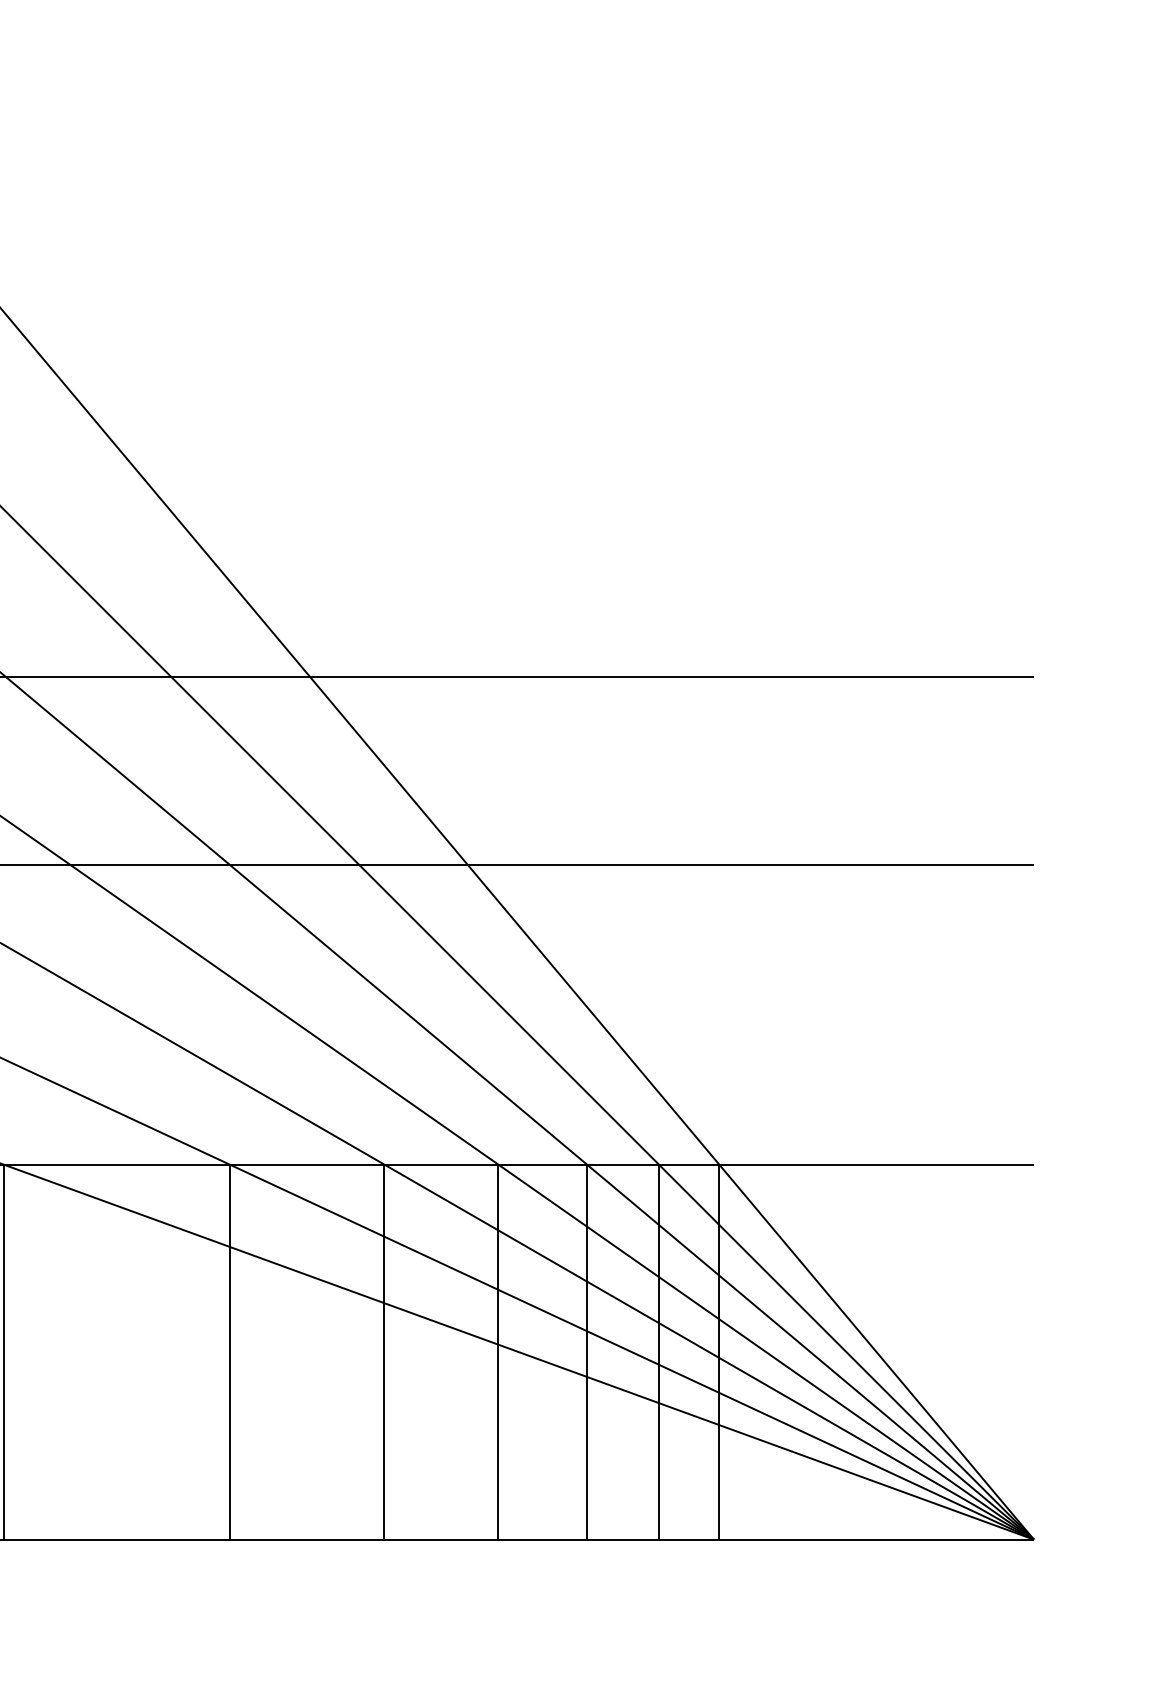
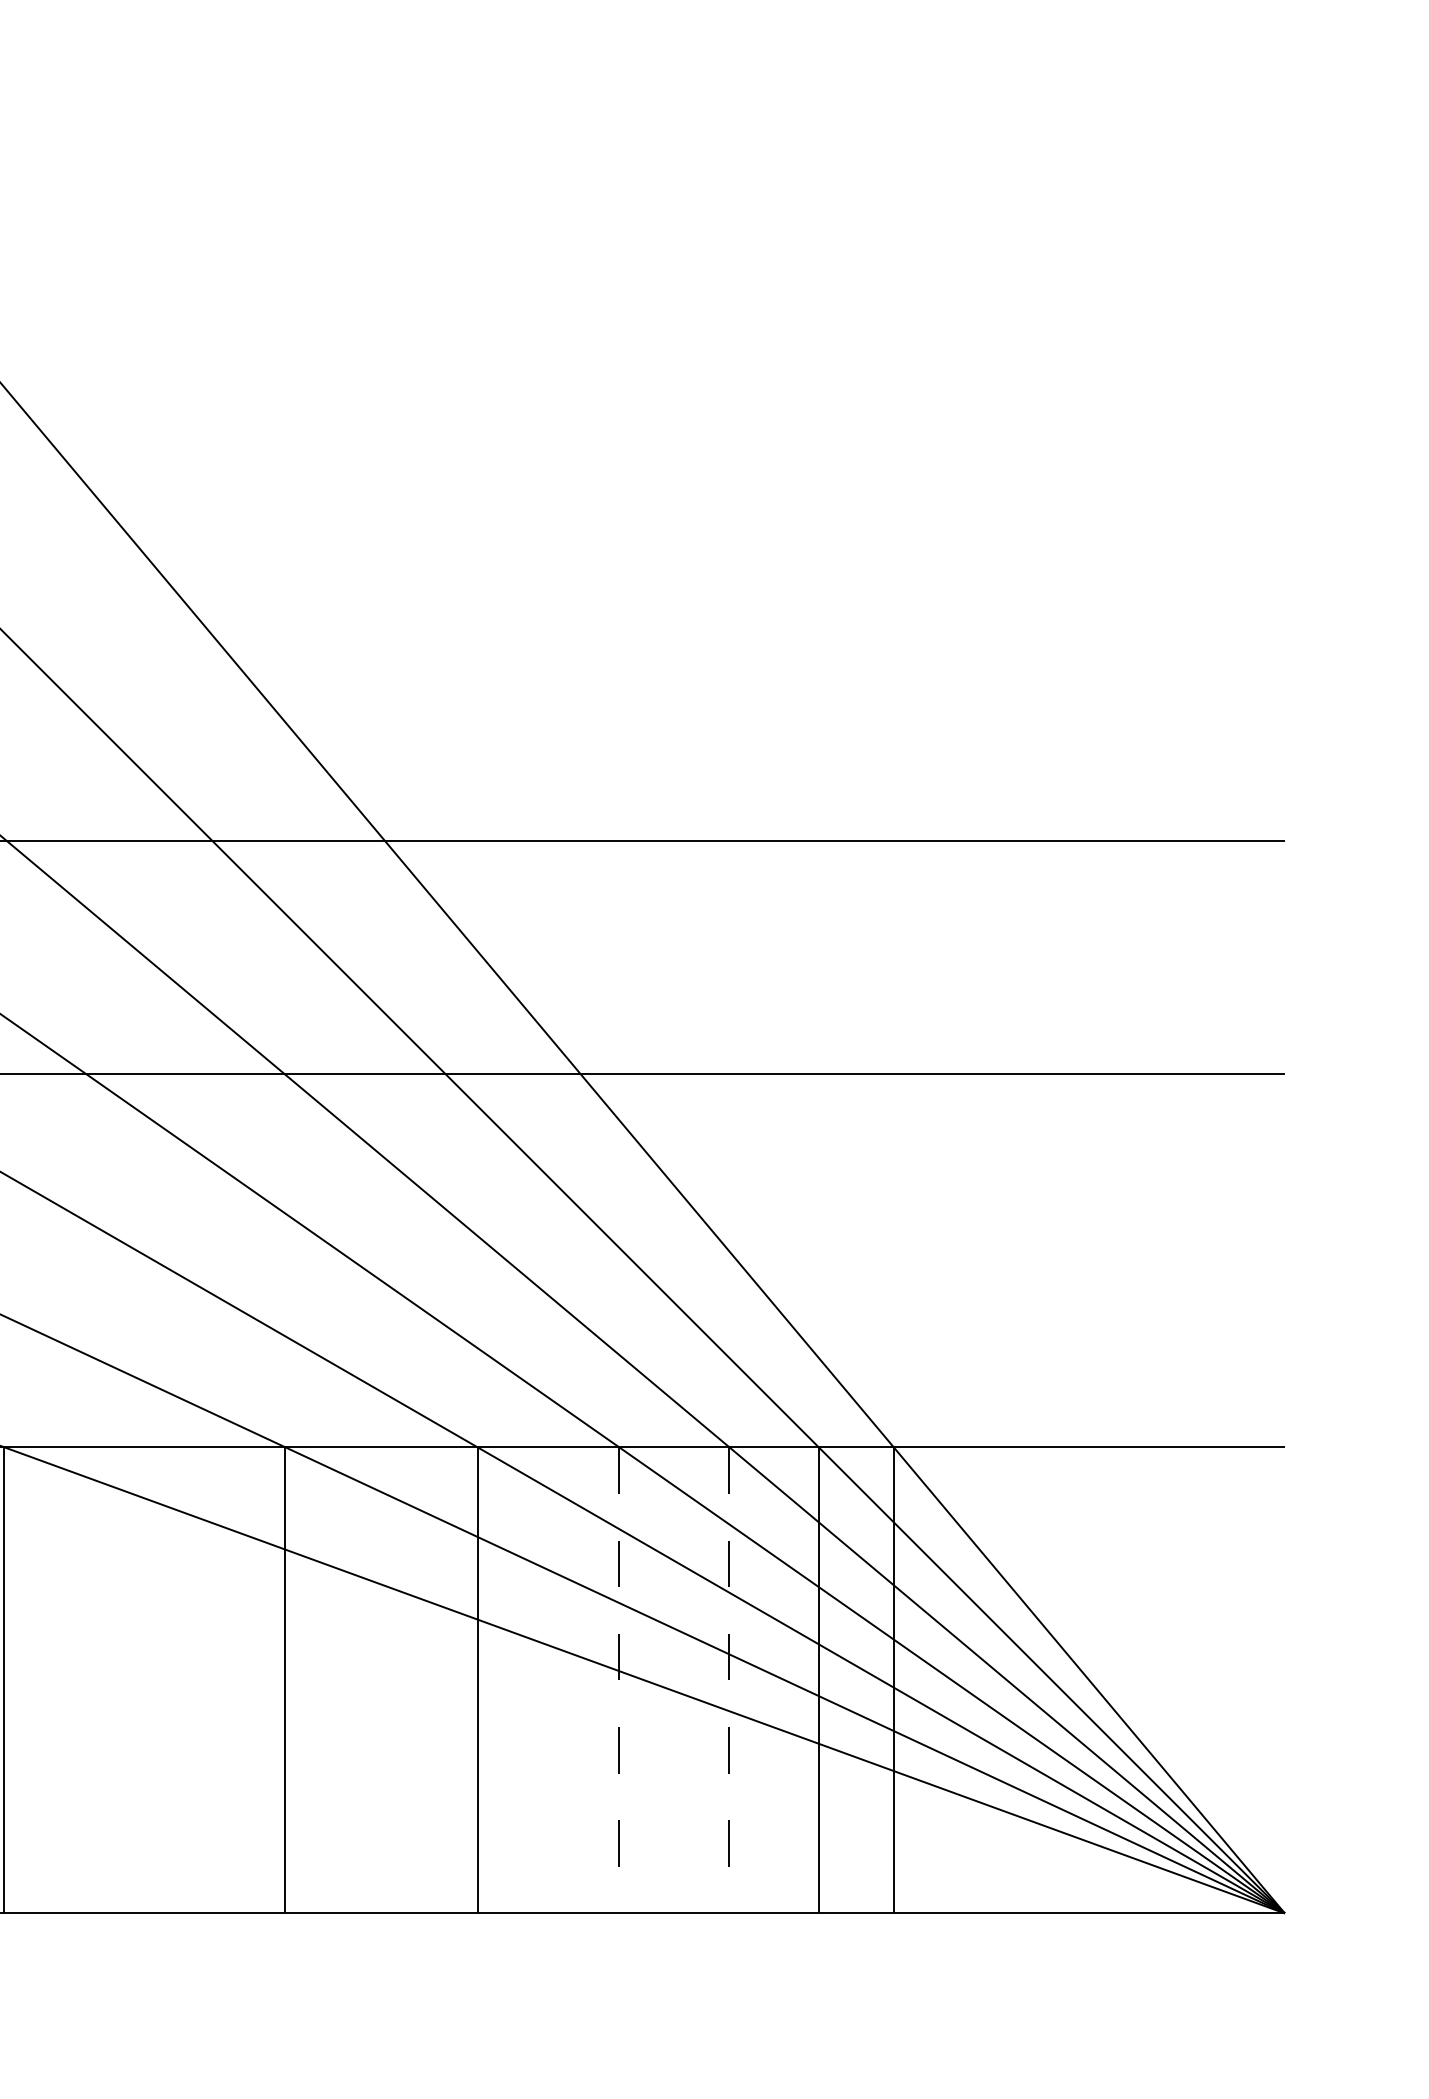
line: (498, 1352) -> (619, 1680), solid -> dashed
line: (587, 1352) -> (729, 1680), solid -> dashed

